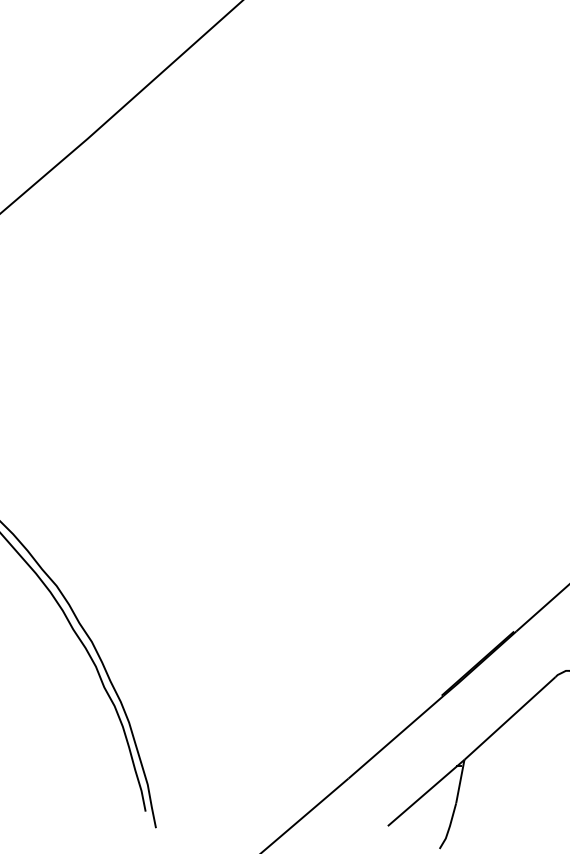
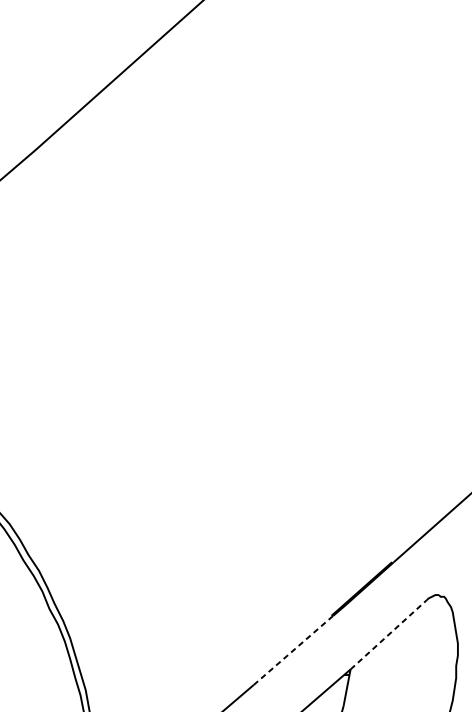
line: (510, 718) -> (389, 634), solid -> dashed
line: (396, 736) -> (293, 649), solid -> dashed

